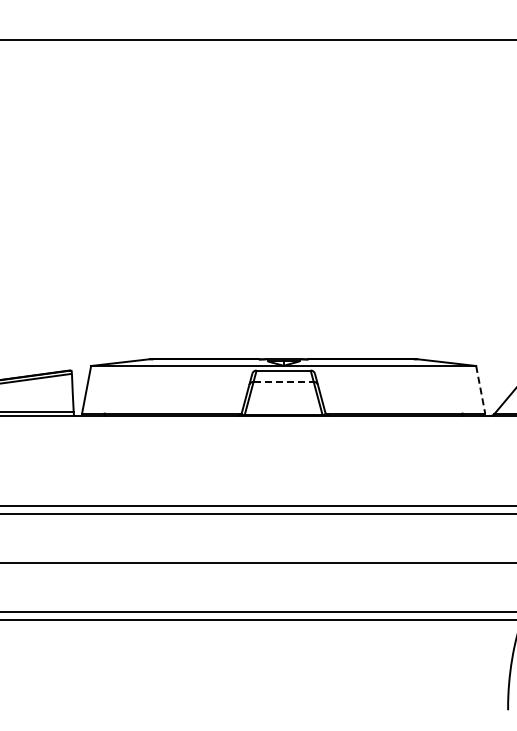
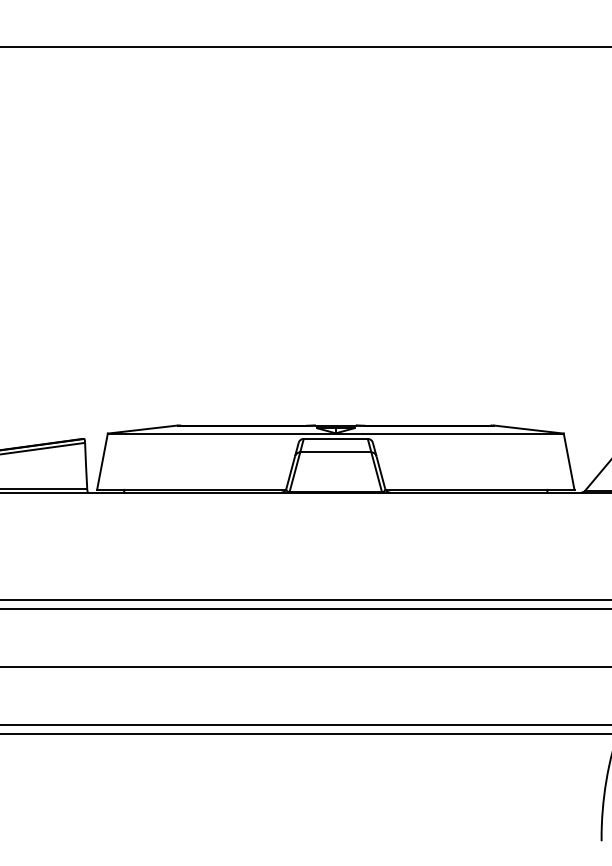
line: (284, 381) -> (336, 451), dashed -> solid
line: (480, 390) -> (568, 462), dashed -> solid

